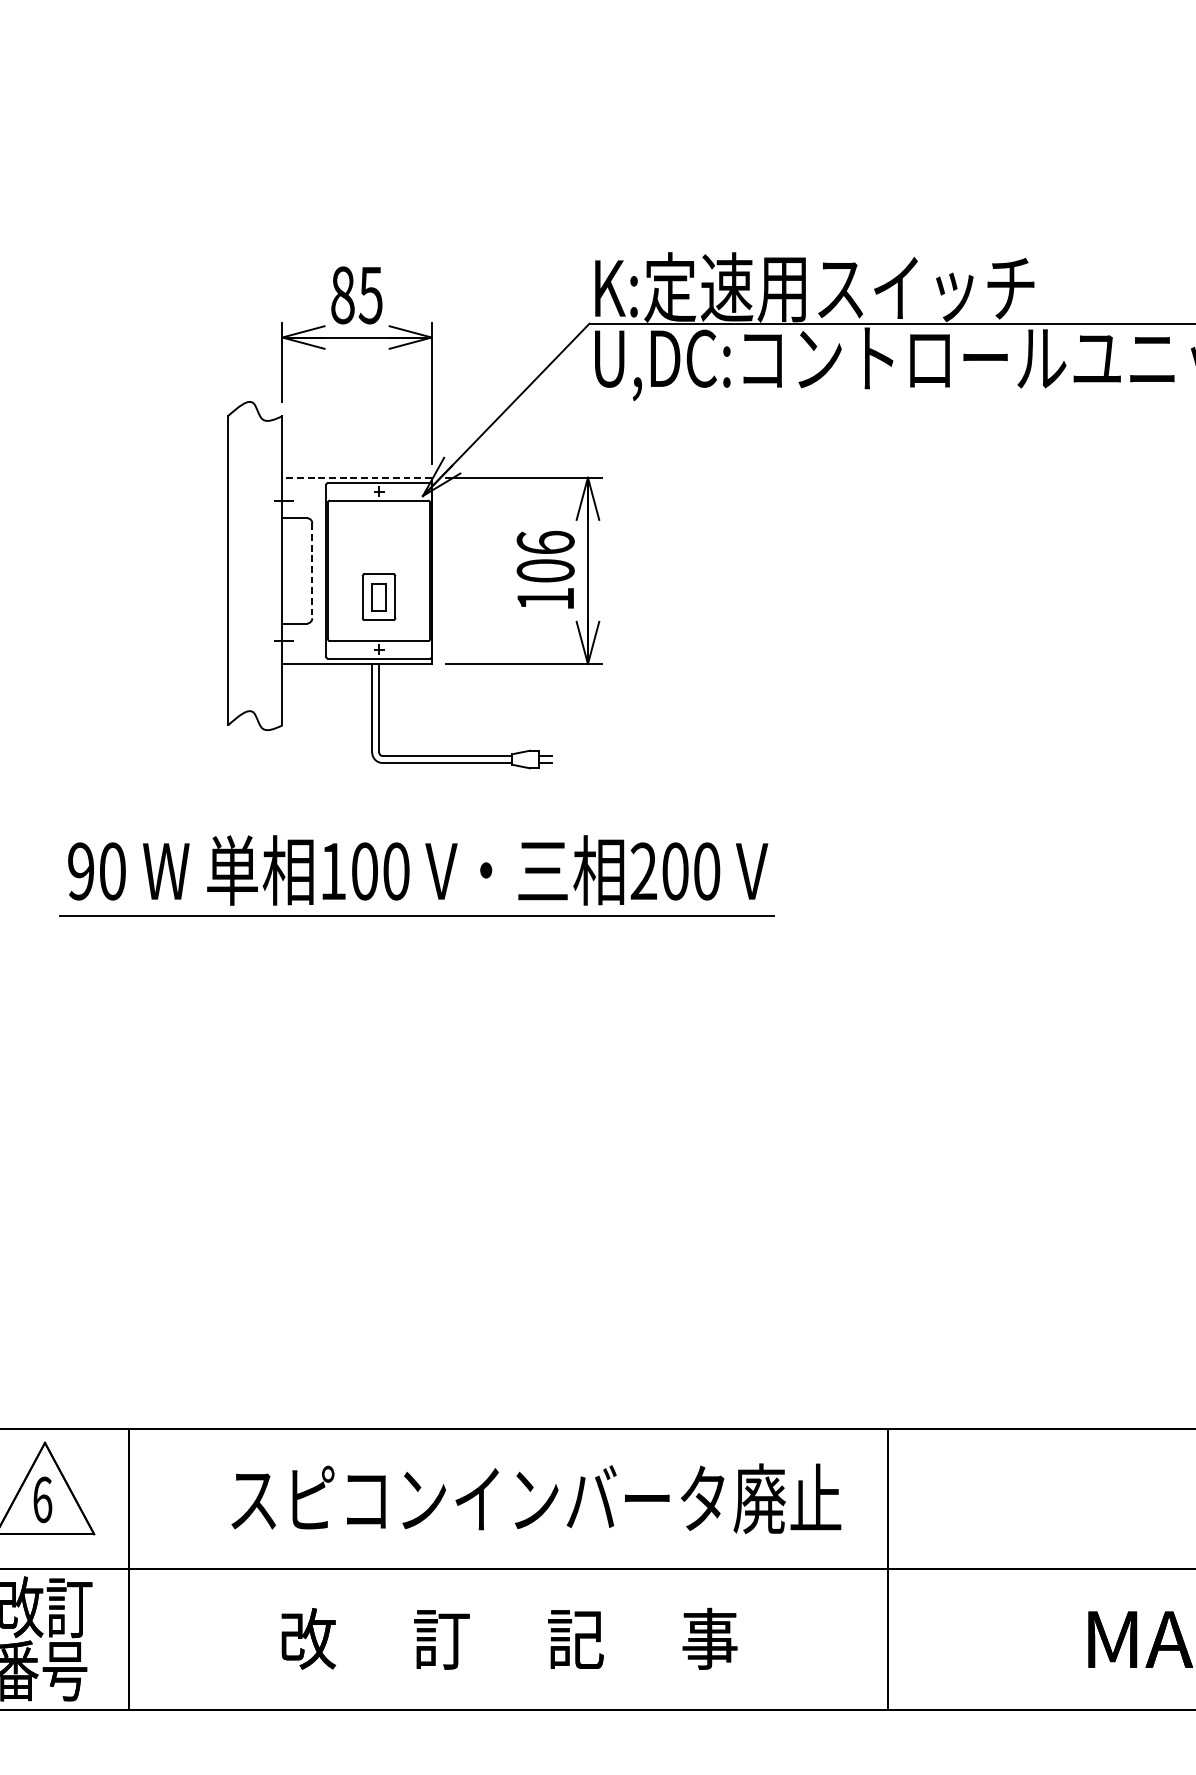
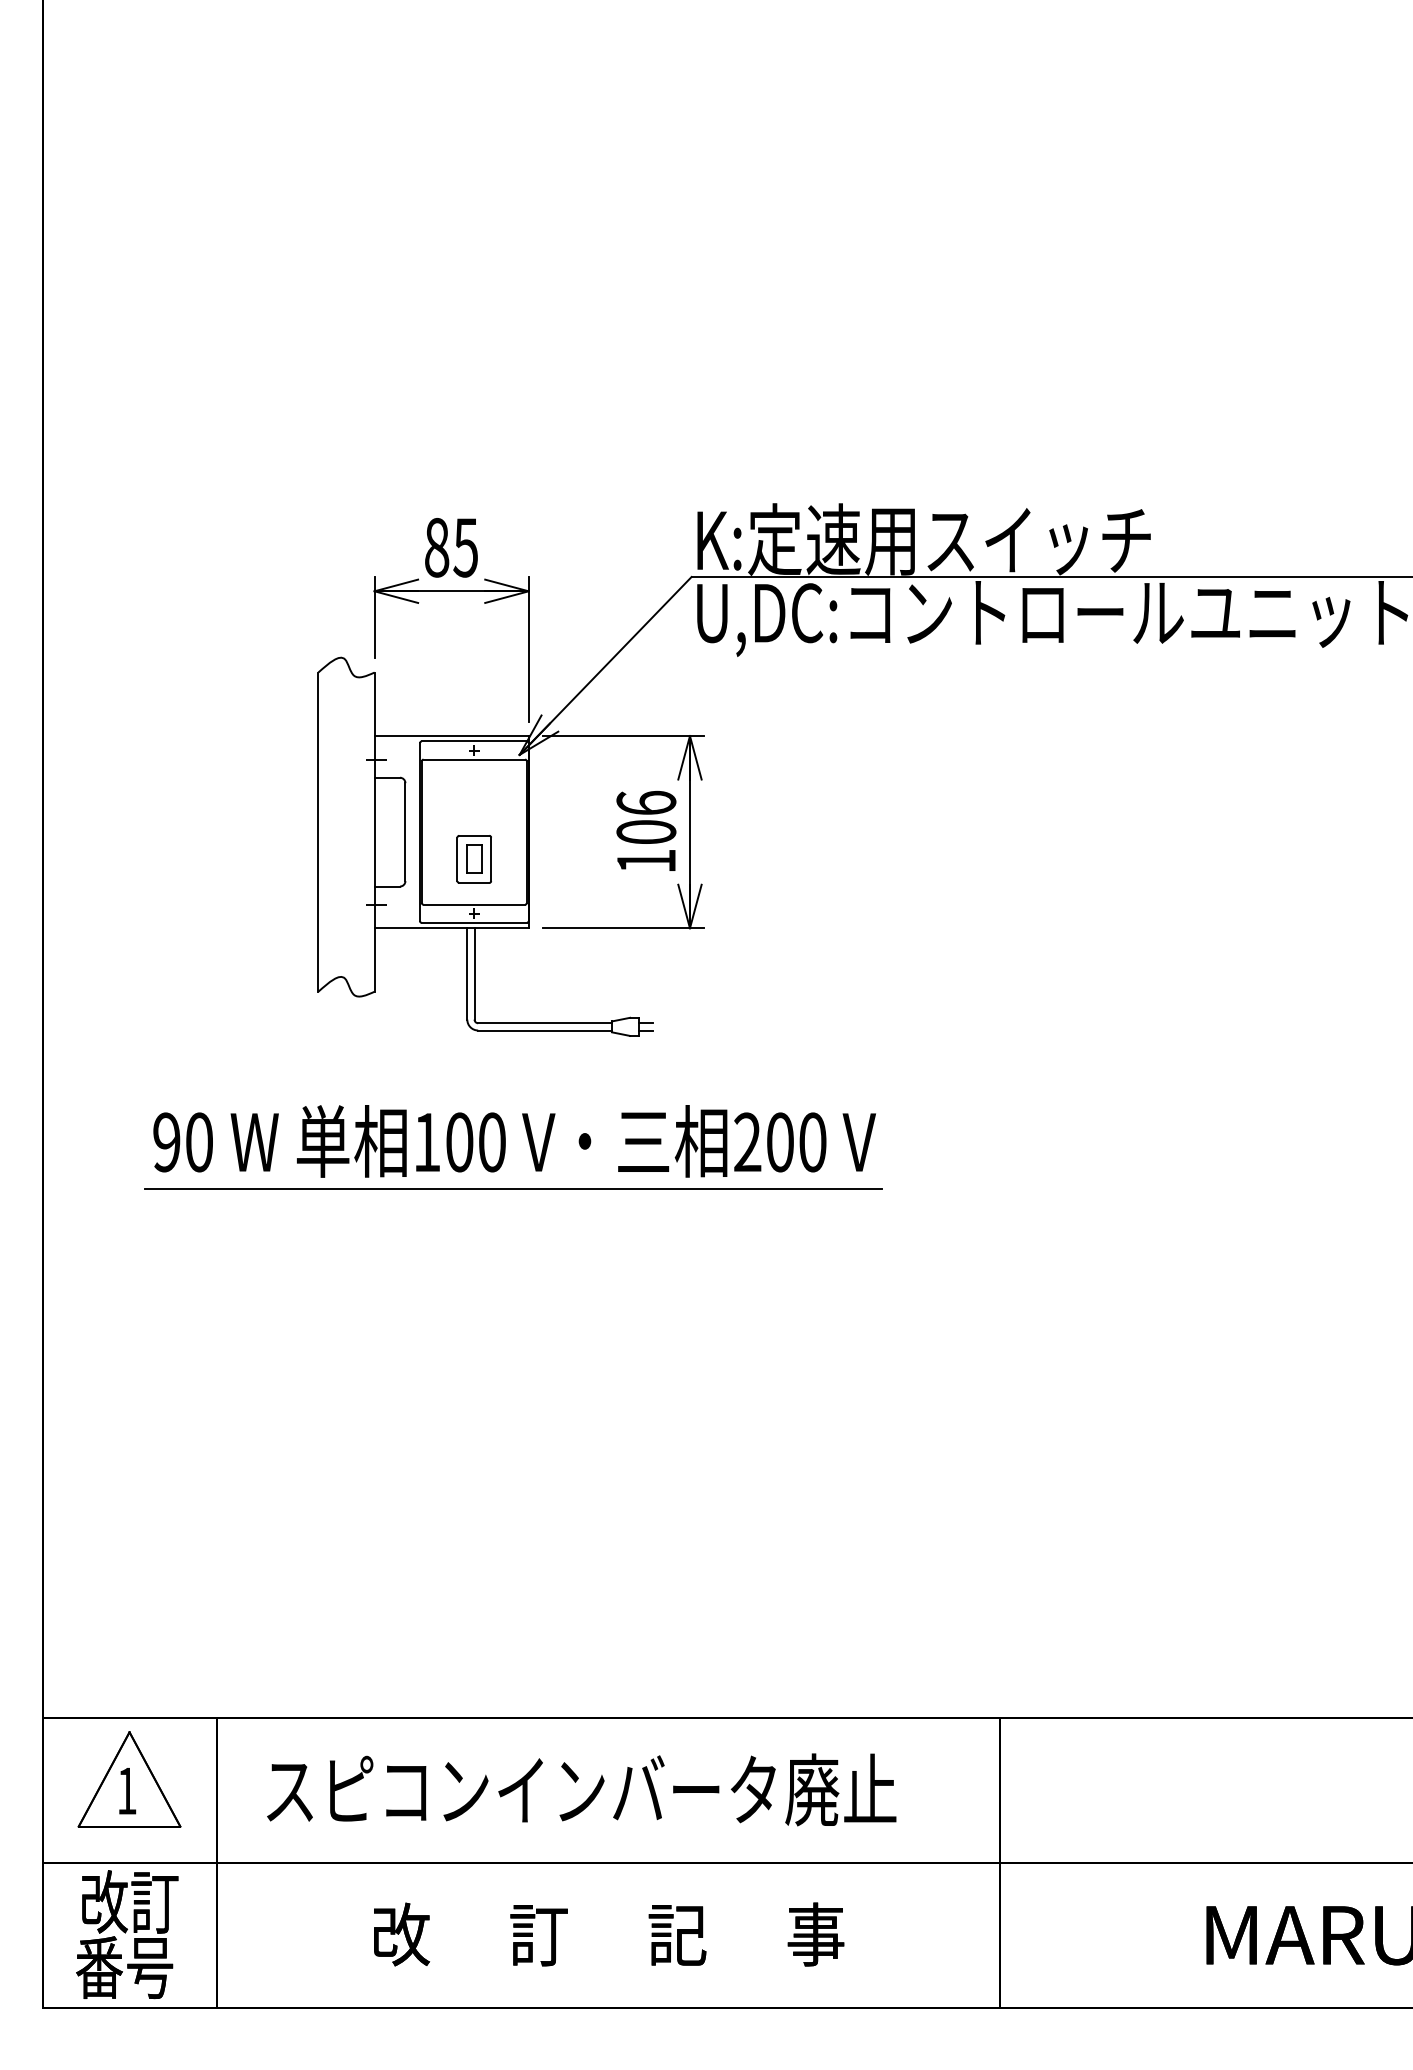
line: (356, 478) -> (451, 736), dashed -> solid
line: (312, 571) -> (405, 832), dashed -> solid
text: (536, 1498) -> (581, 1789), moved
text: (43, 1500) -> (127, 1791), 6 -> 1

